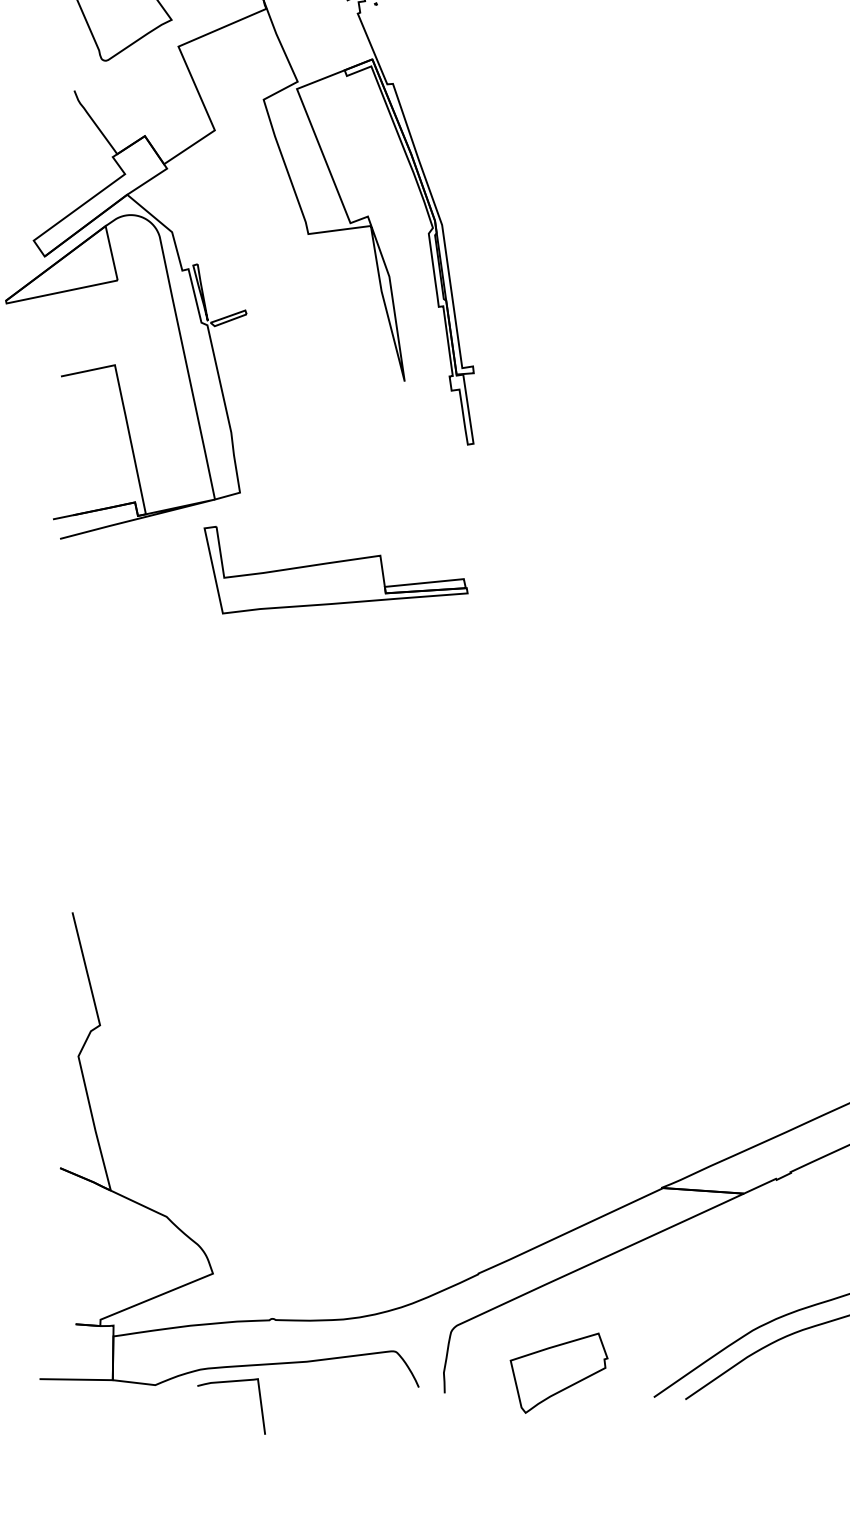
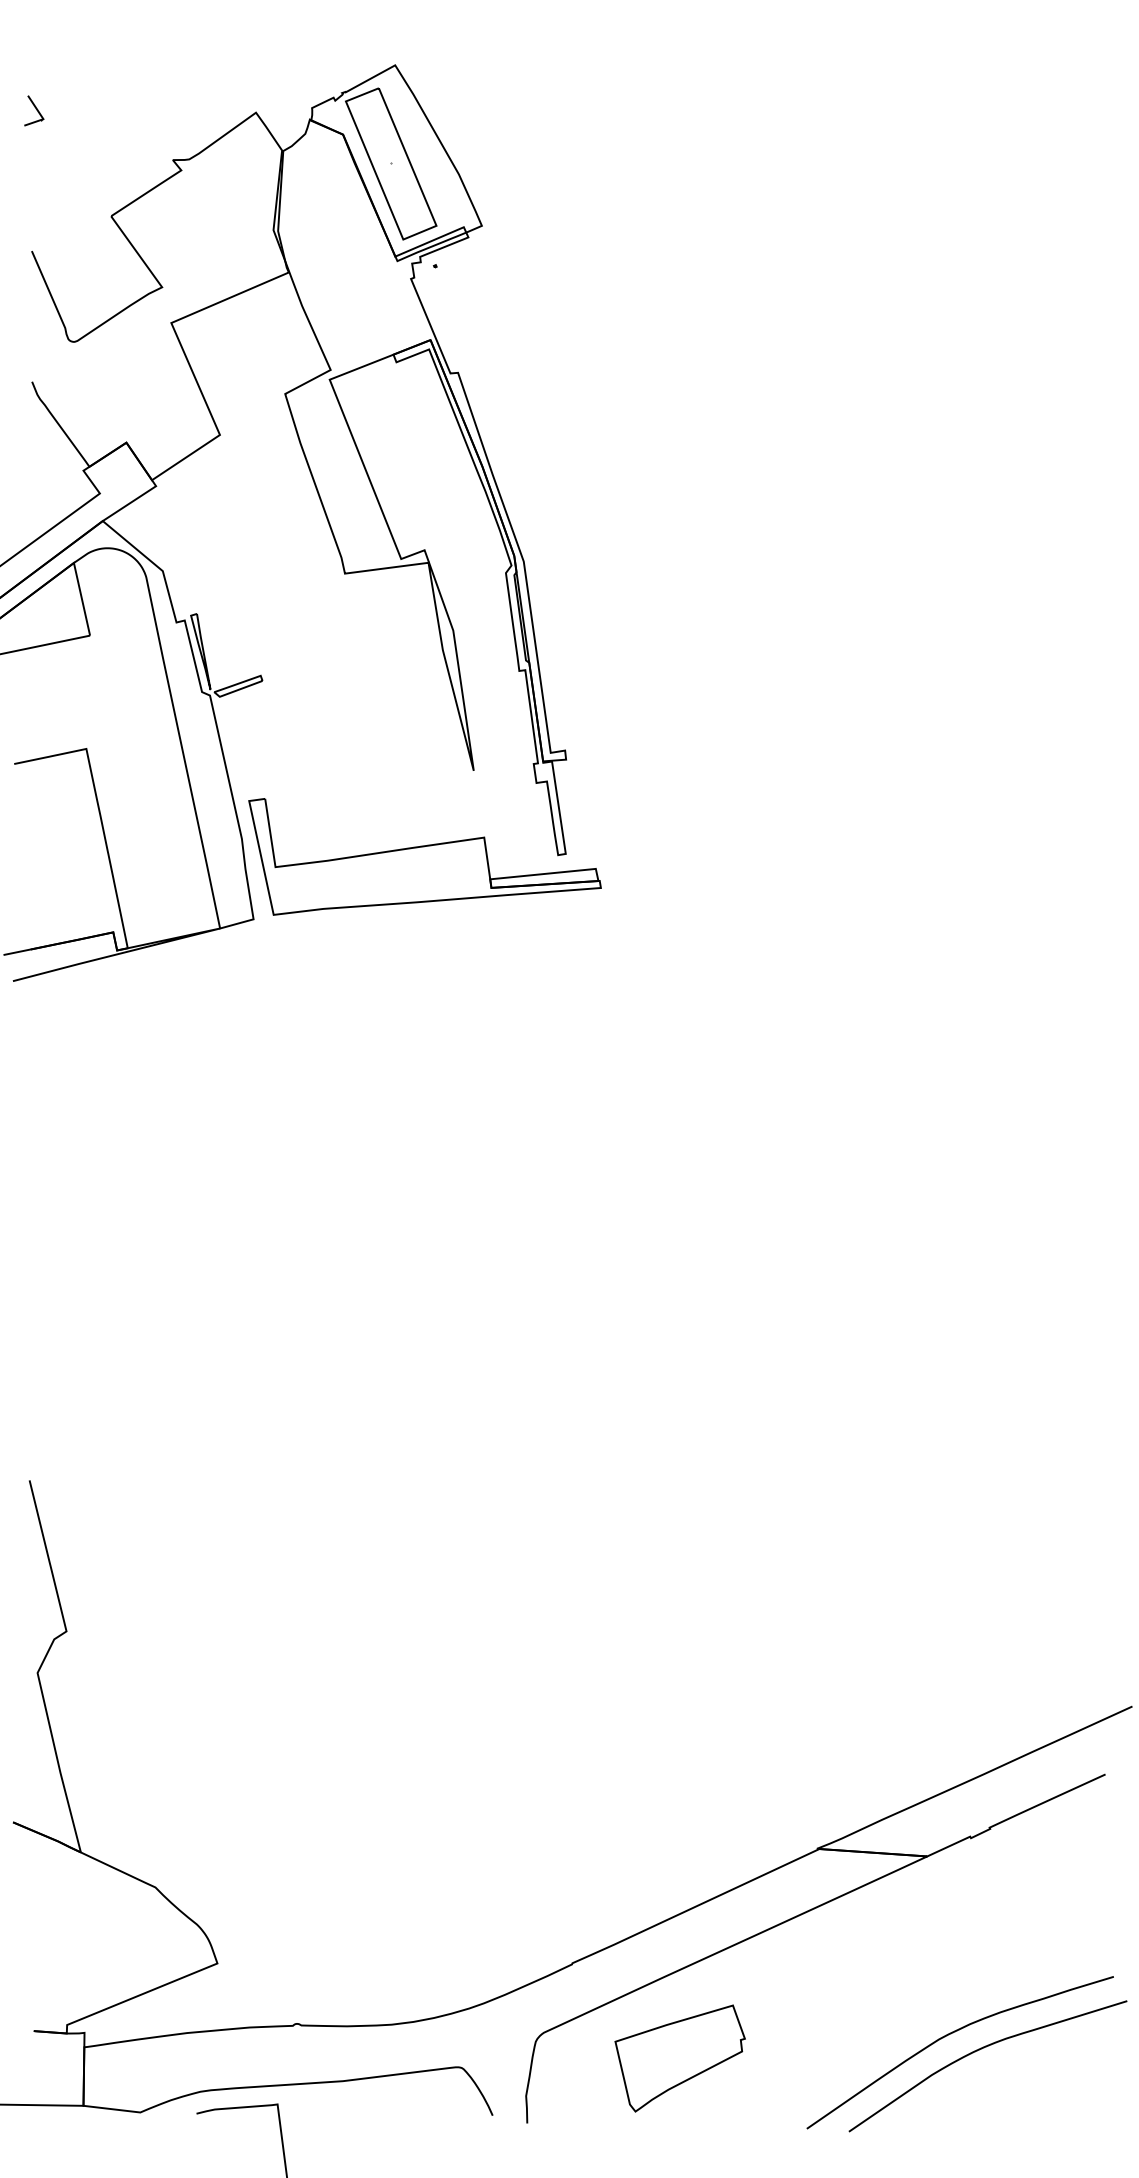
part: (335, 569) -> (424, 856), moved
part: (558, 1373) -> (679, 2058), moved

